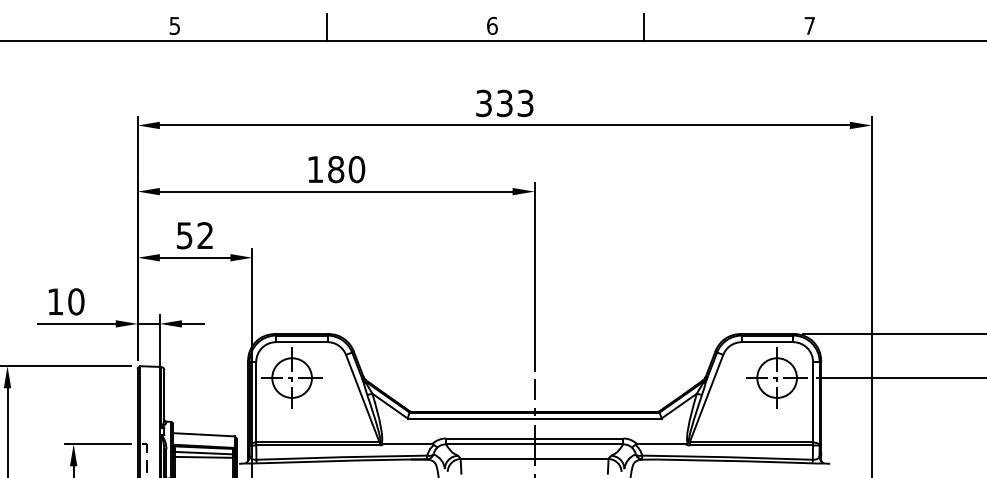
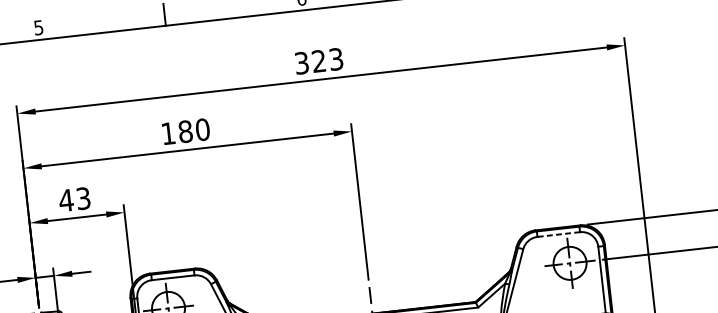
text: (504, 103) -> (318, 61), 333 -> 323
text: (194, 235) -> (74, 199), 52 -> 43
line: (767, 342) -> (558, 234), solid -> dashed

